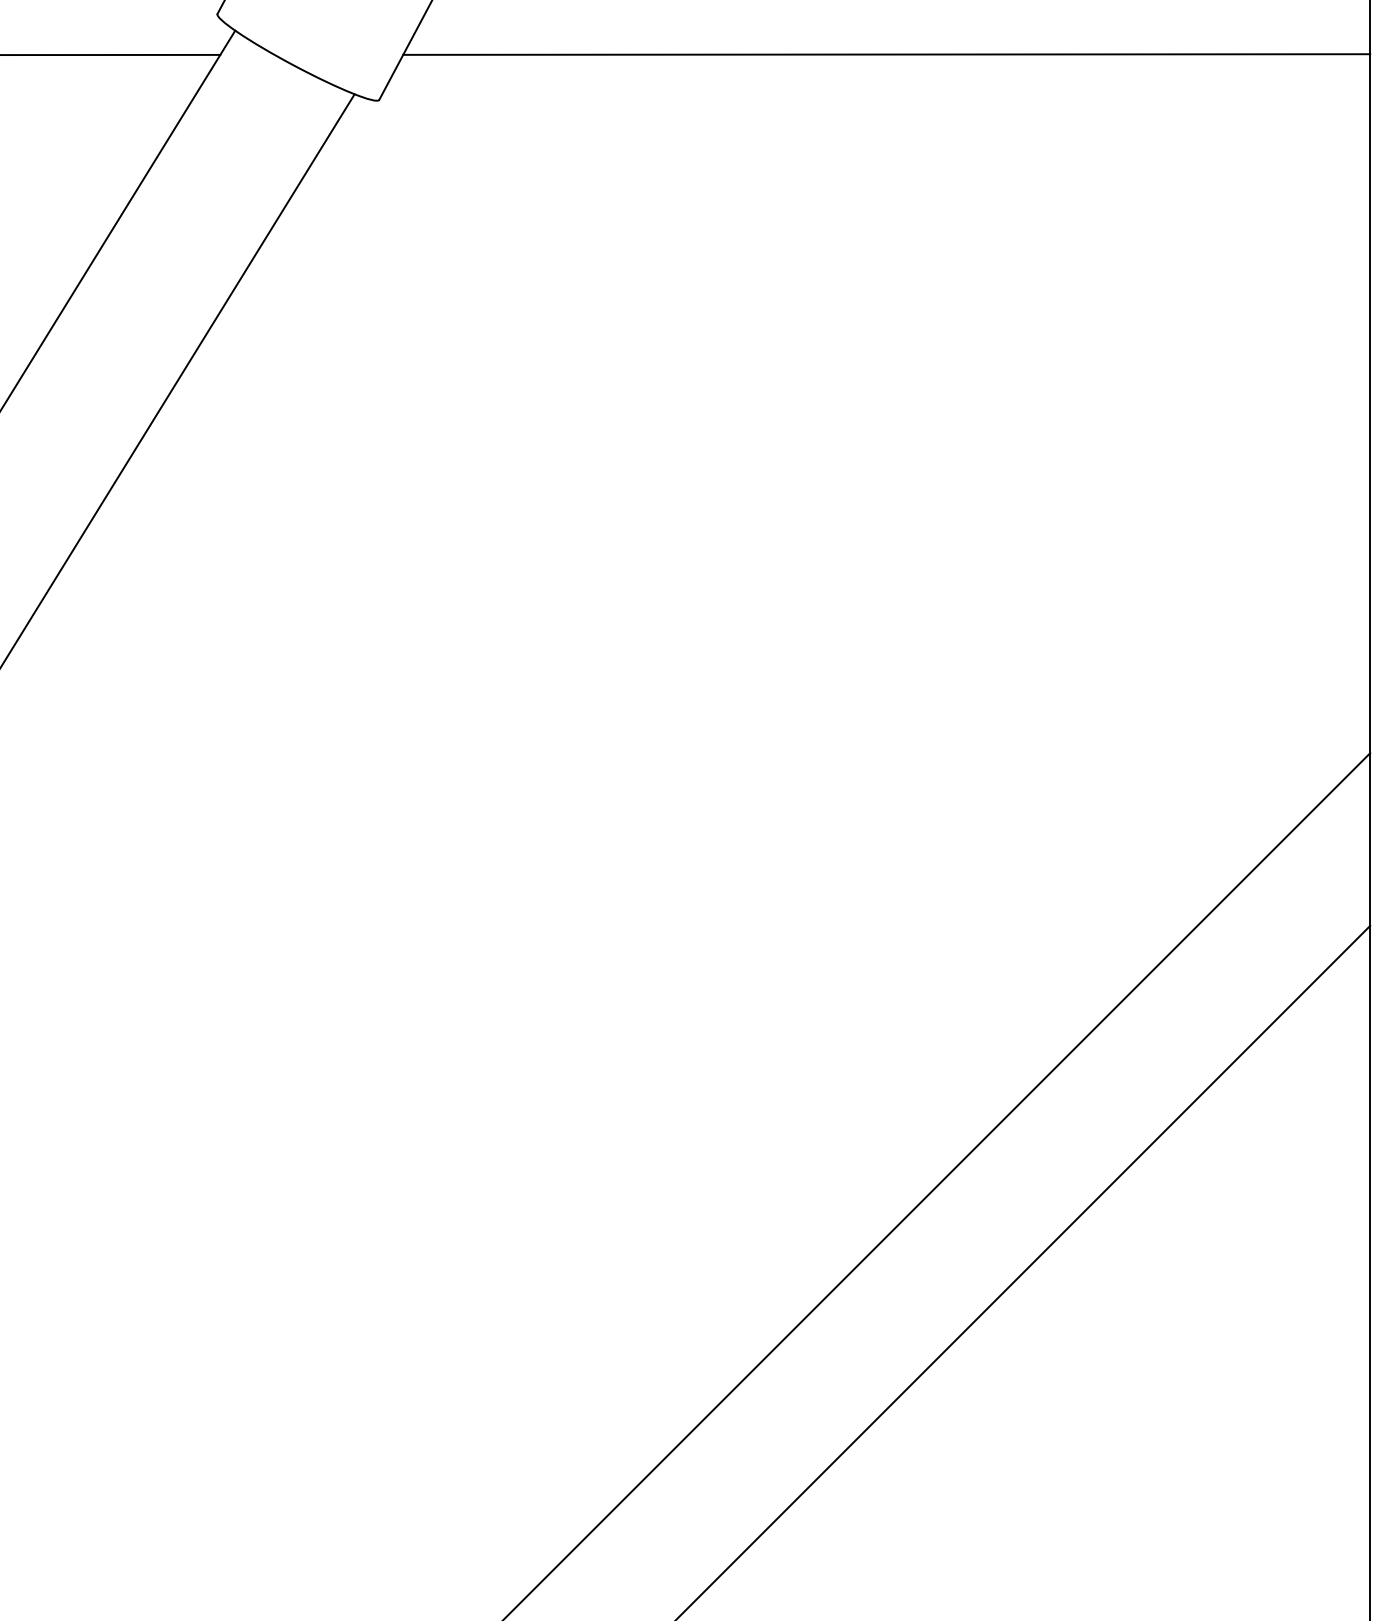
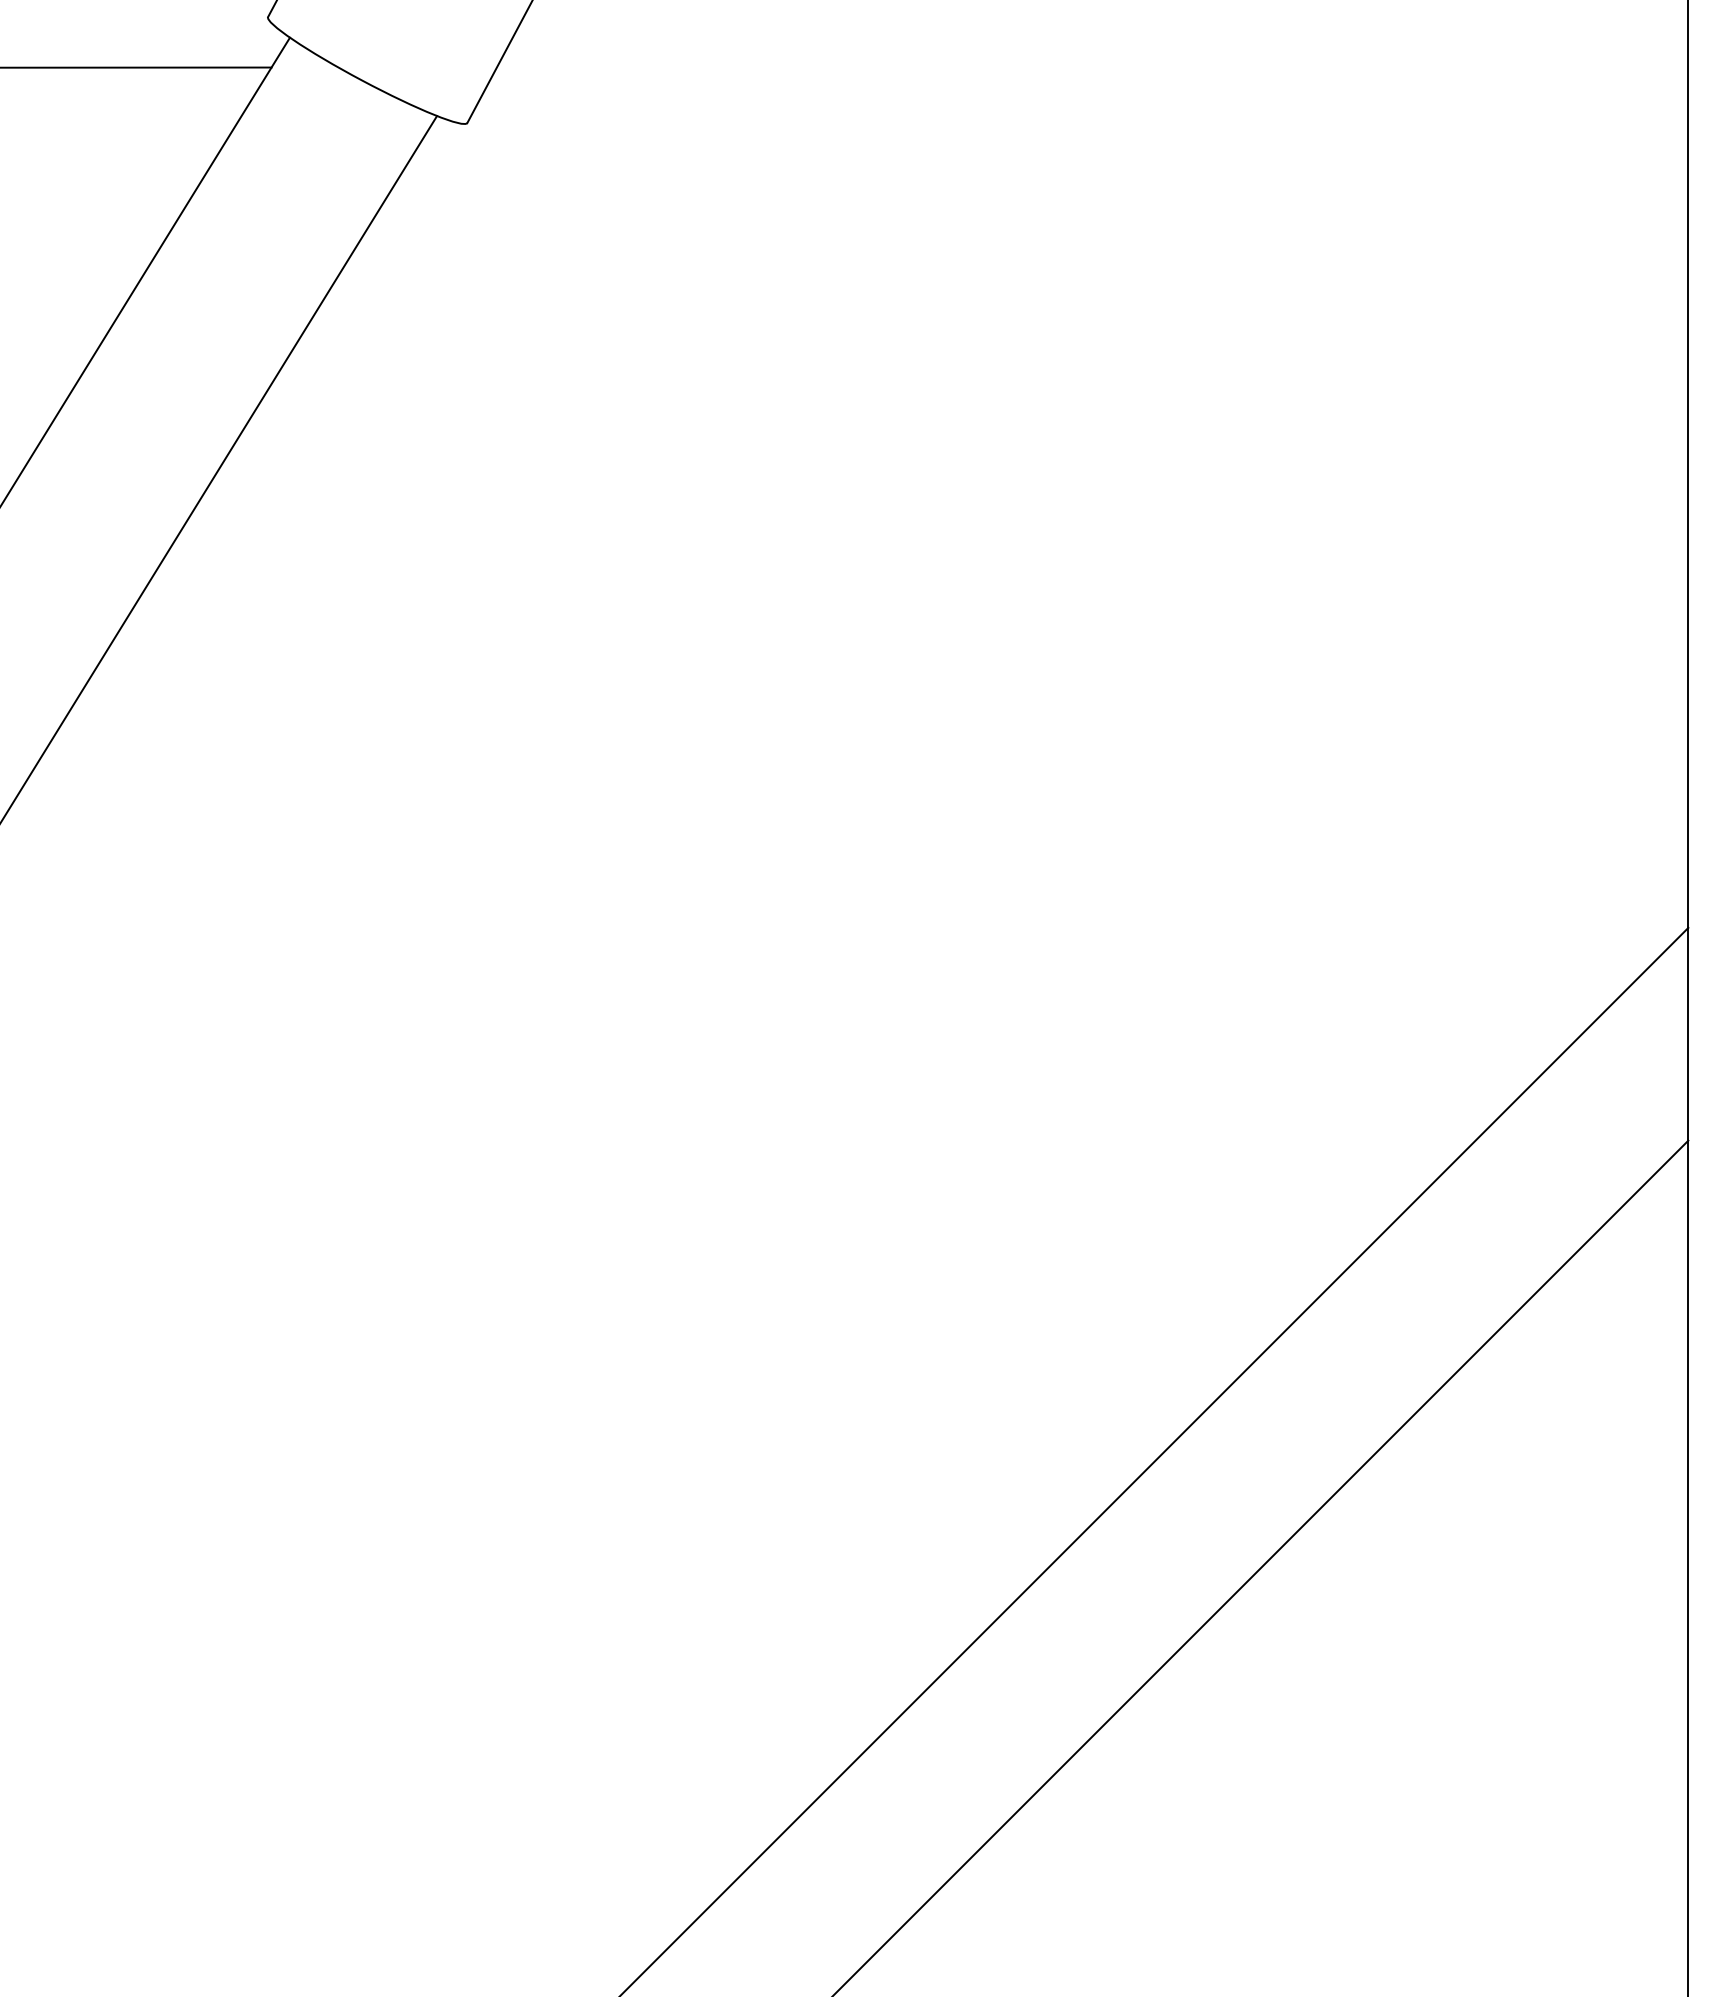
line: (886, 54) -> (1092, 66), removed

